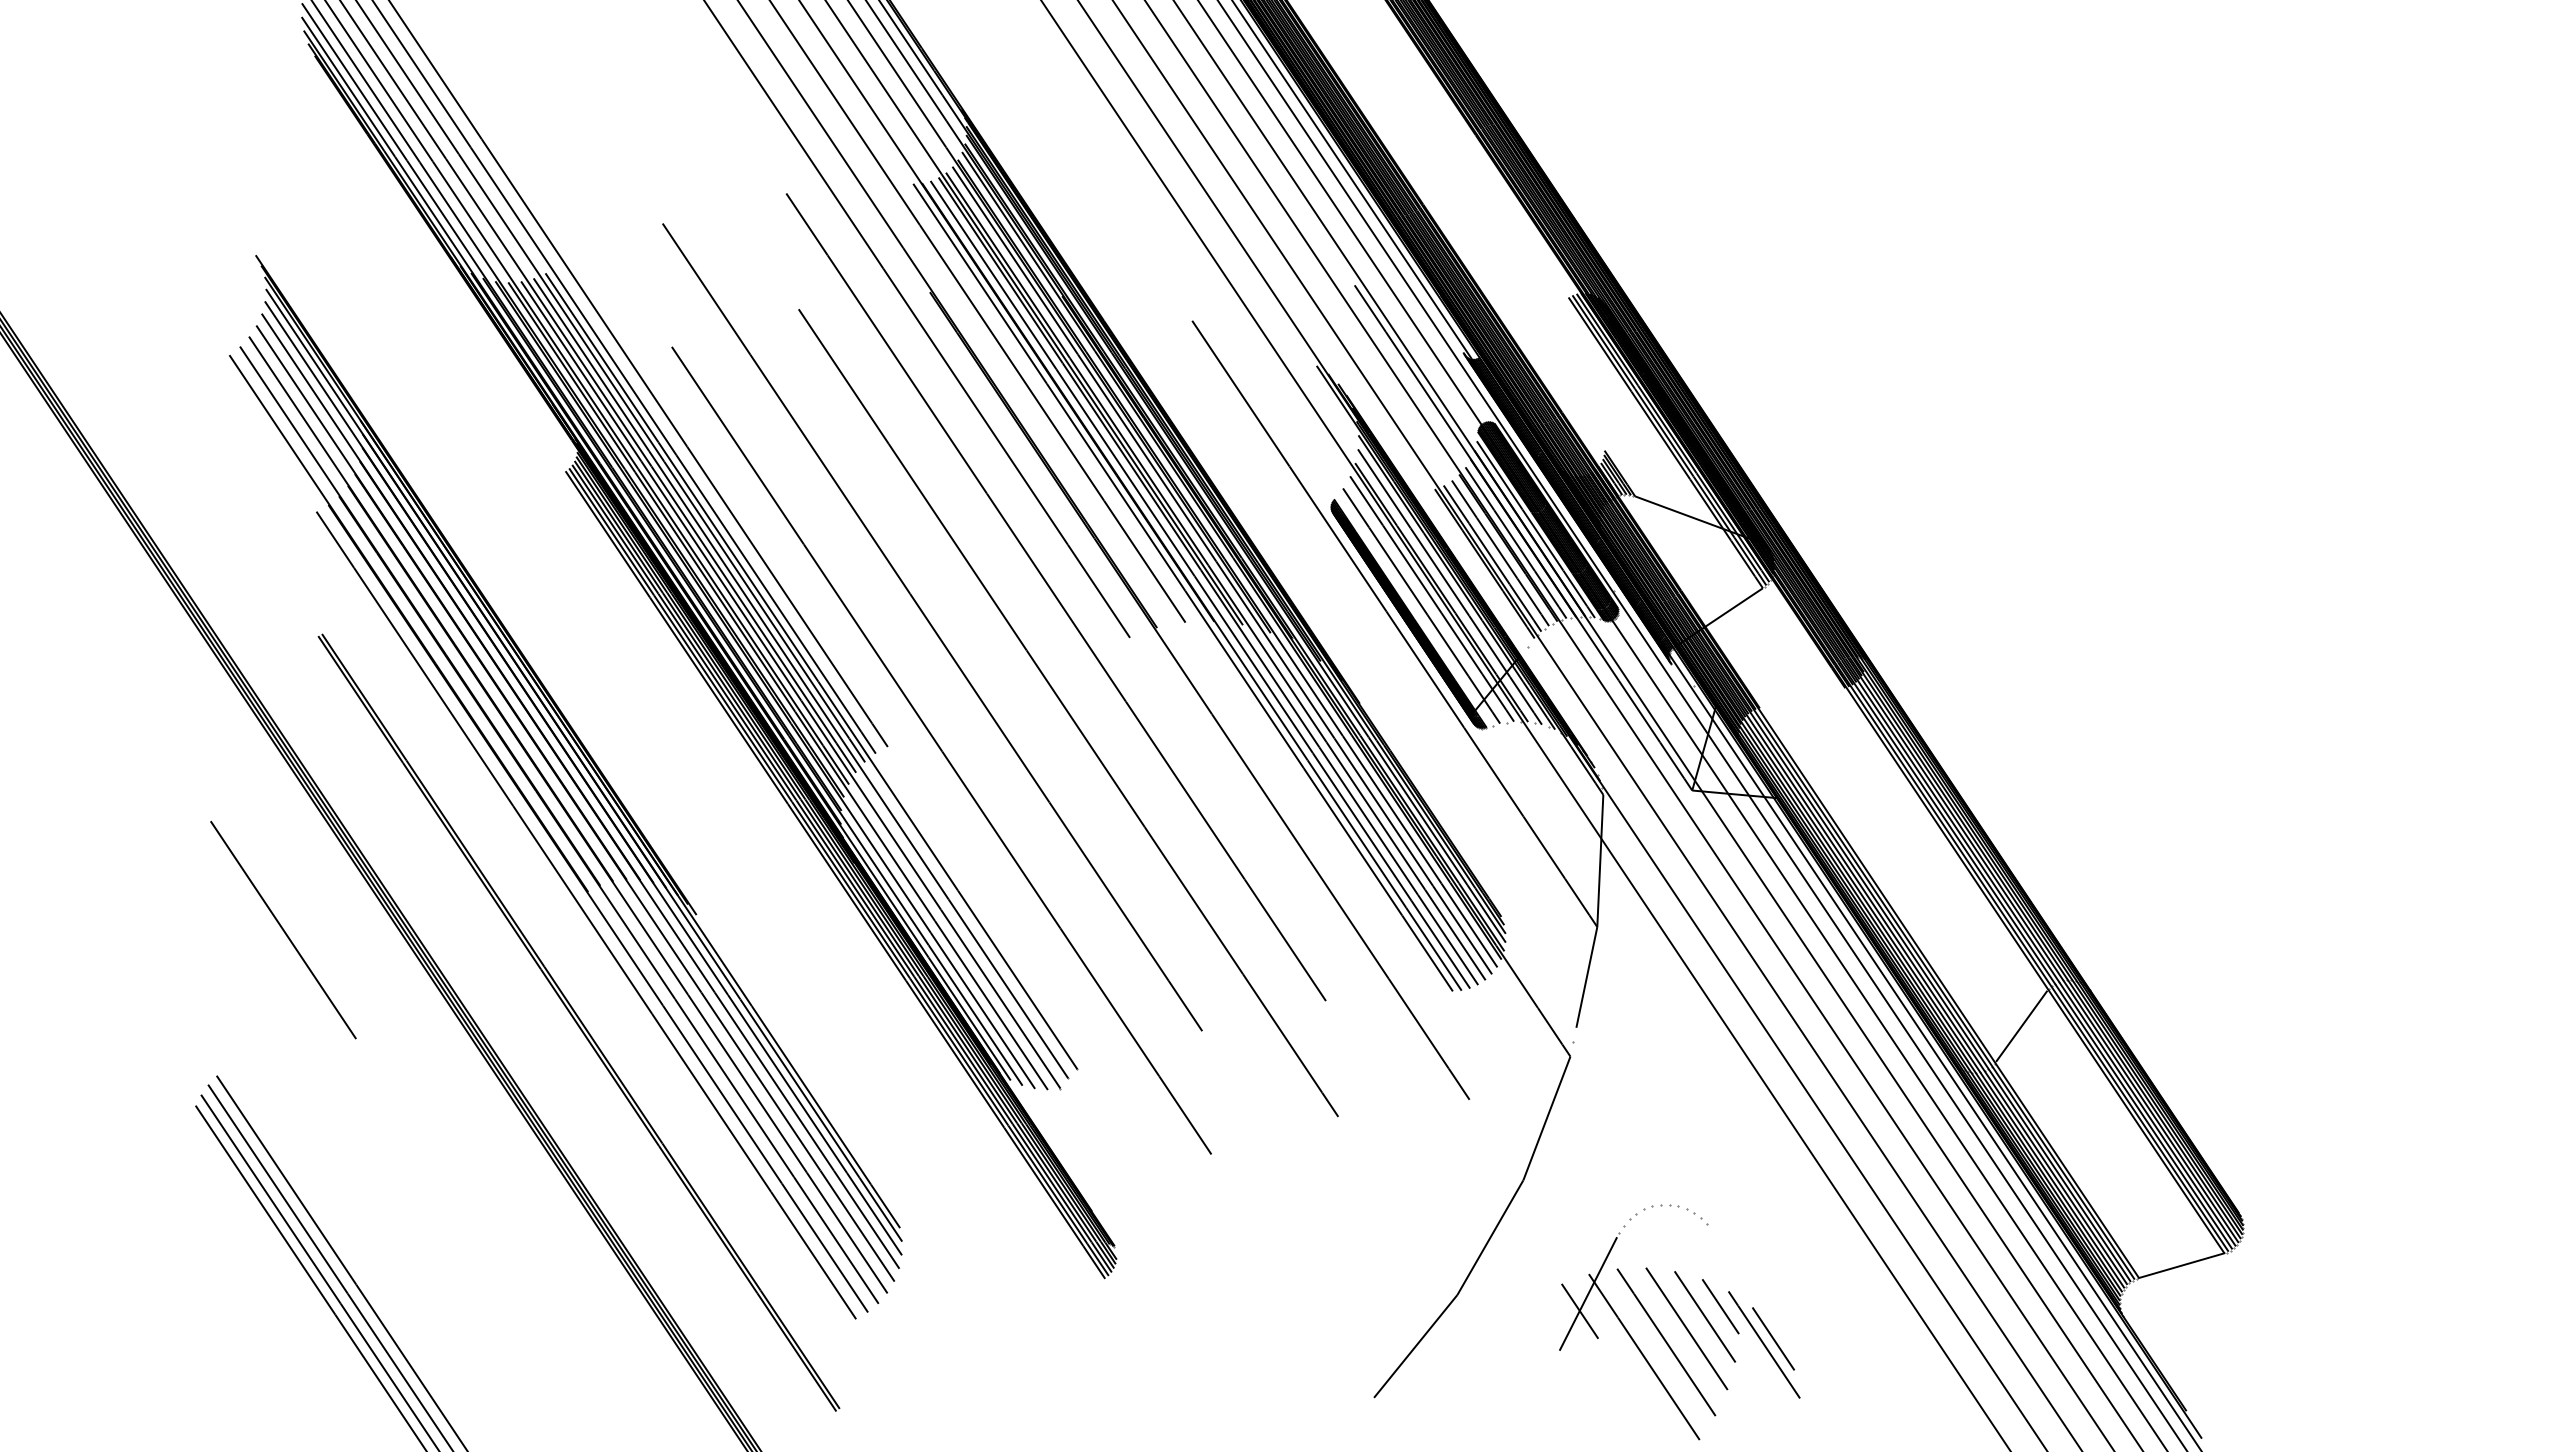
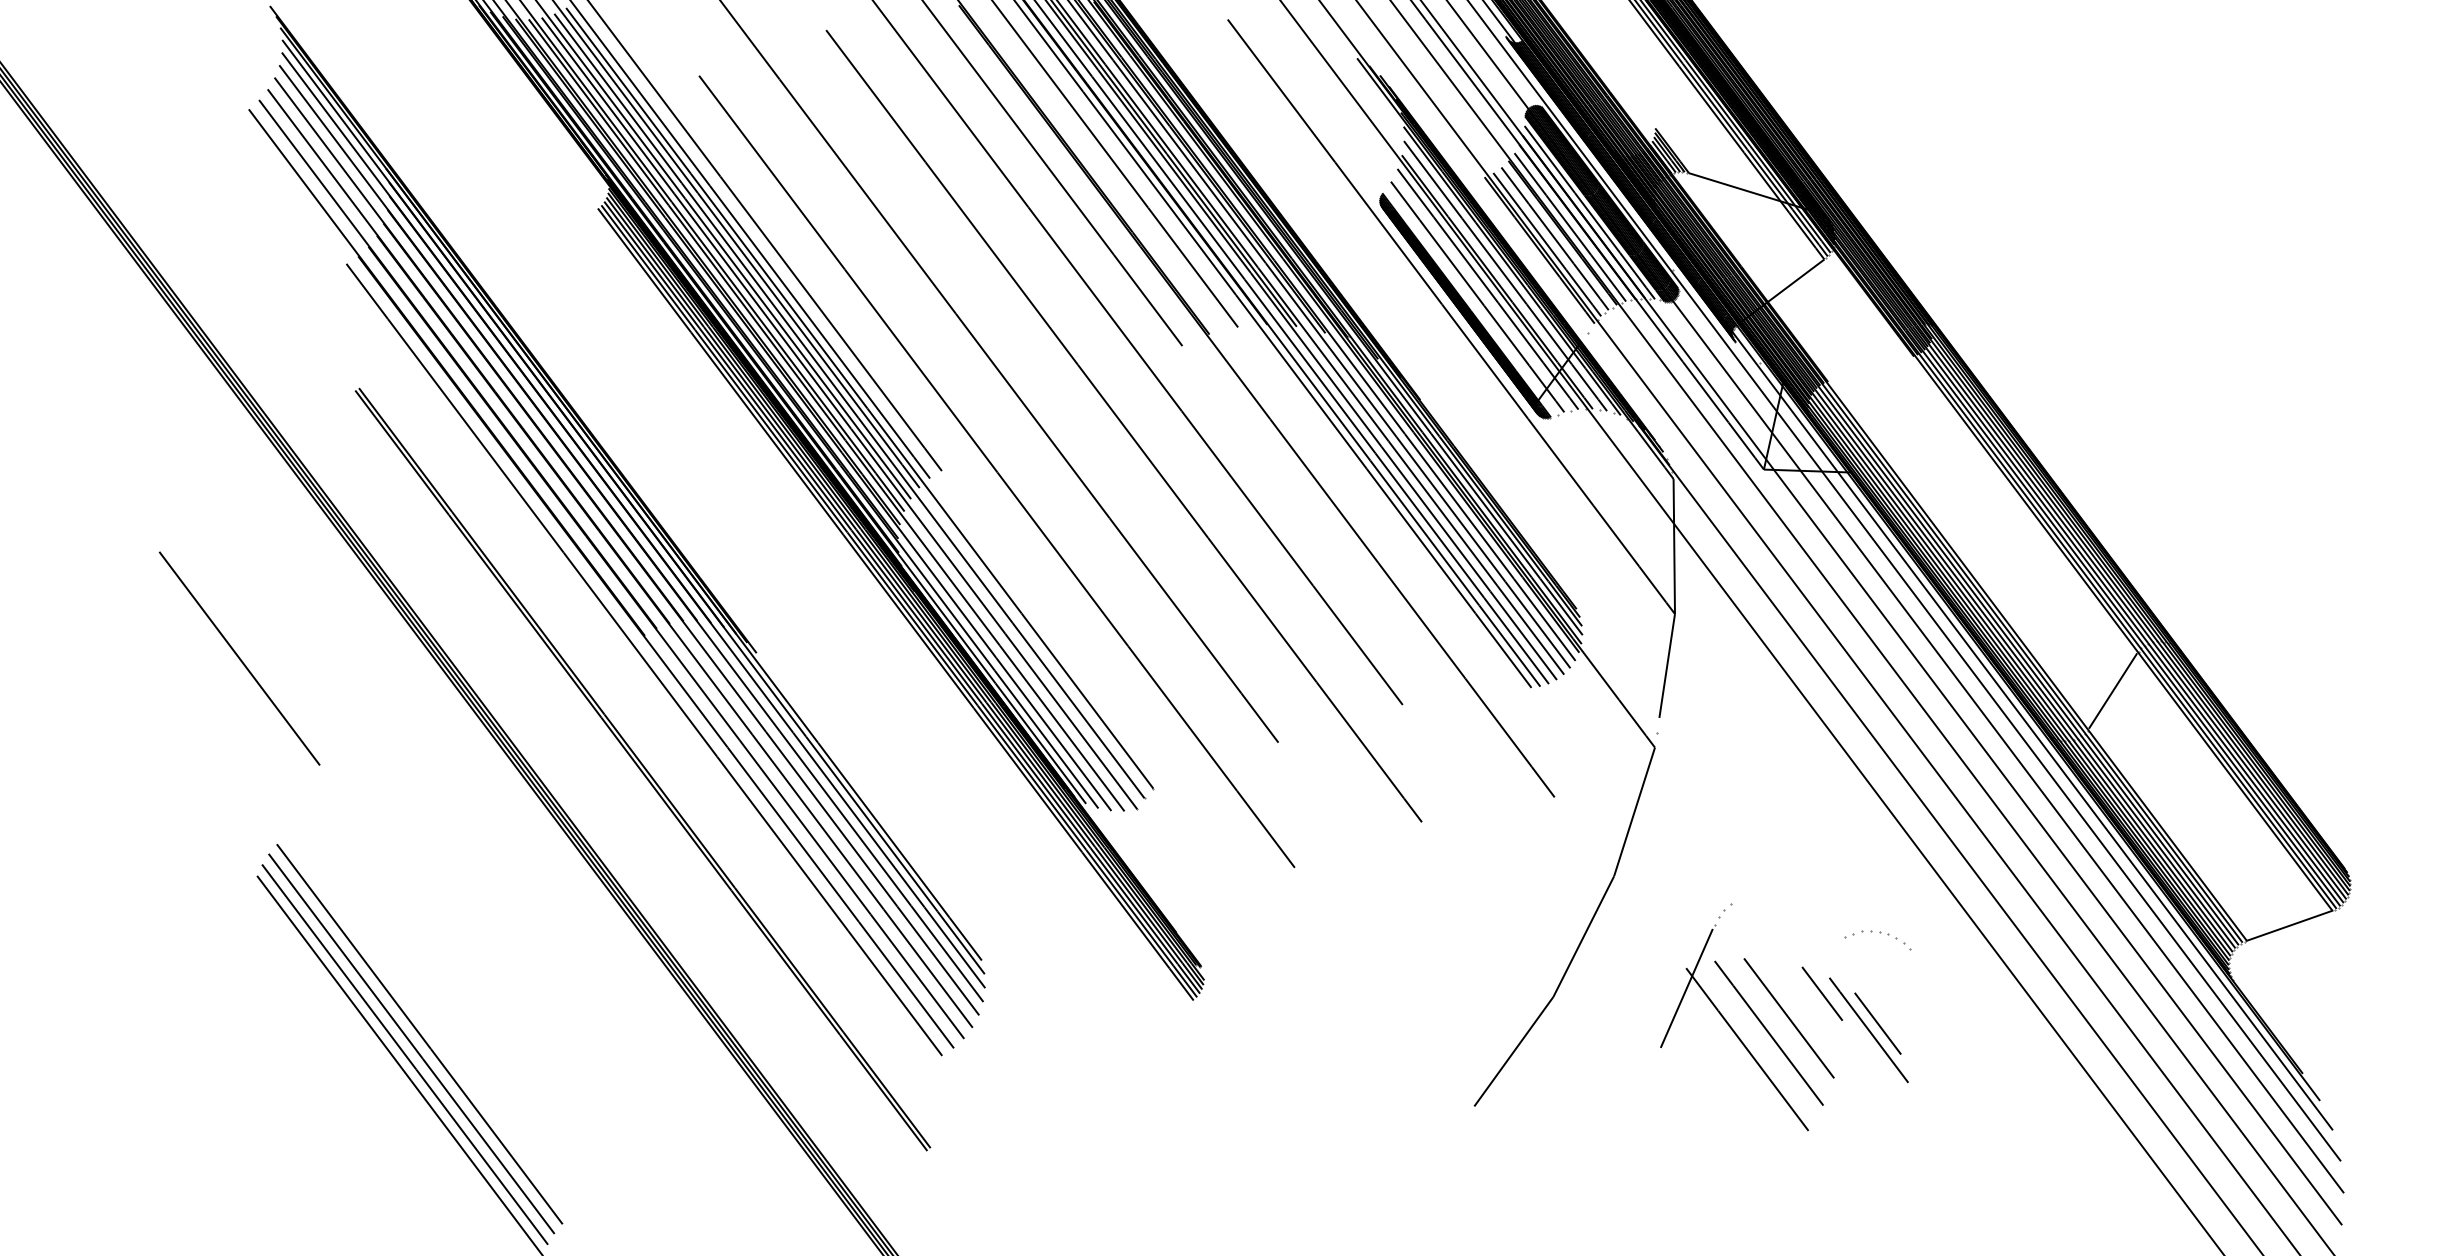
line: (283, 930) -> (239, 659), moved
part: (1678, 1207) -> (1880, 933), moved
line: (1579, 1310) -> (1678, 1005), removed
line: (1704, 1316) -> (1806, 1004), removed

